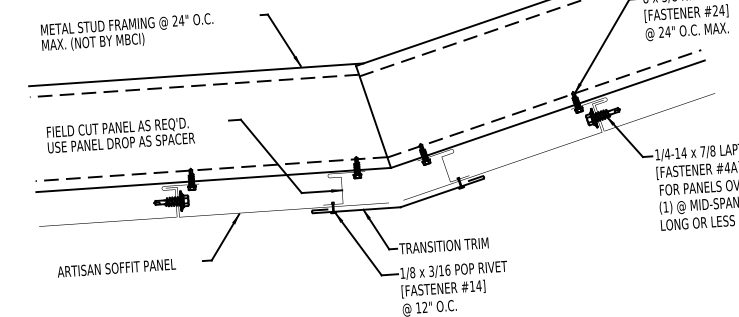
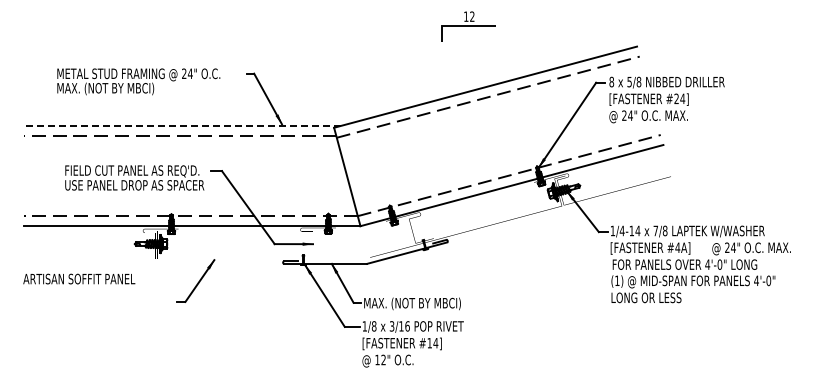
text: (127, 32) -> (138, 81), moved
line: (195, 74) -> (182, 125), solid -> dashed
text: (120, 134) -> (134, 177), moved
text: (450, 245) -> (411, 303), TRANSITION TRIM -> MAX. (NOT BY MBCI)
text: (116, 267) -> (79, 278), moved

